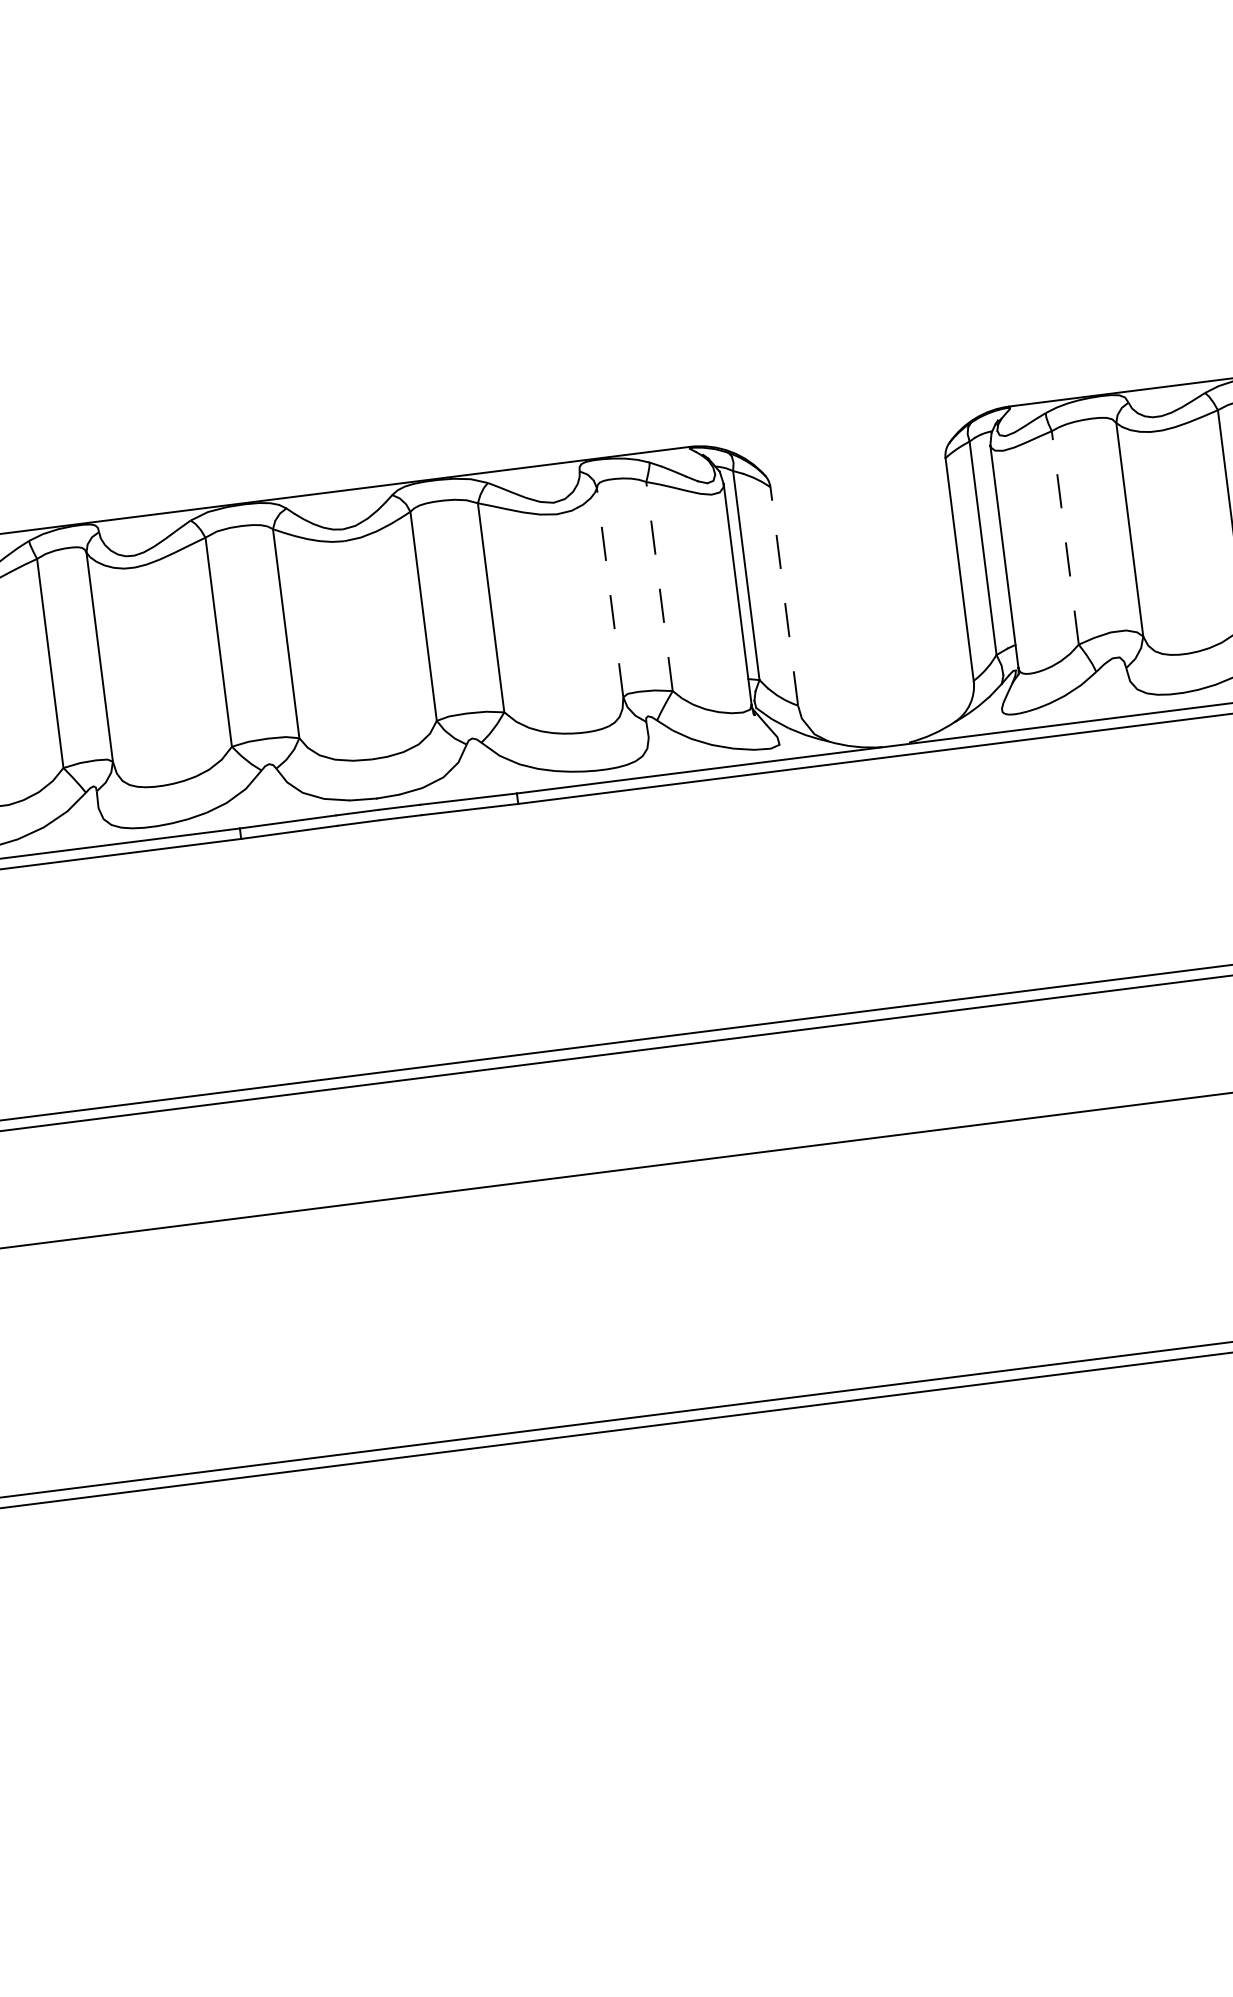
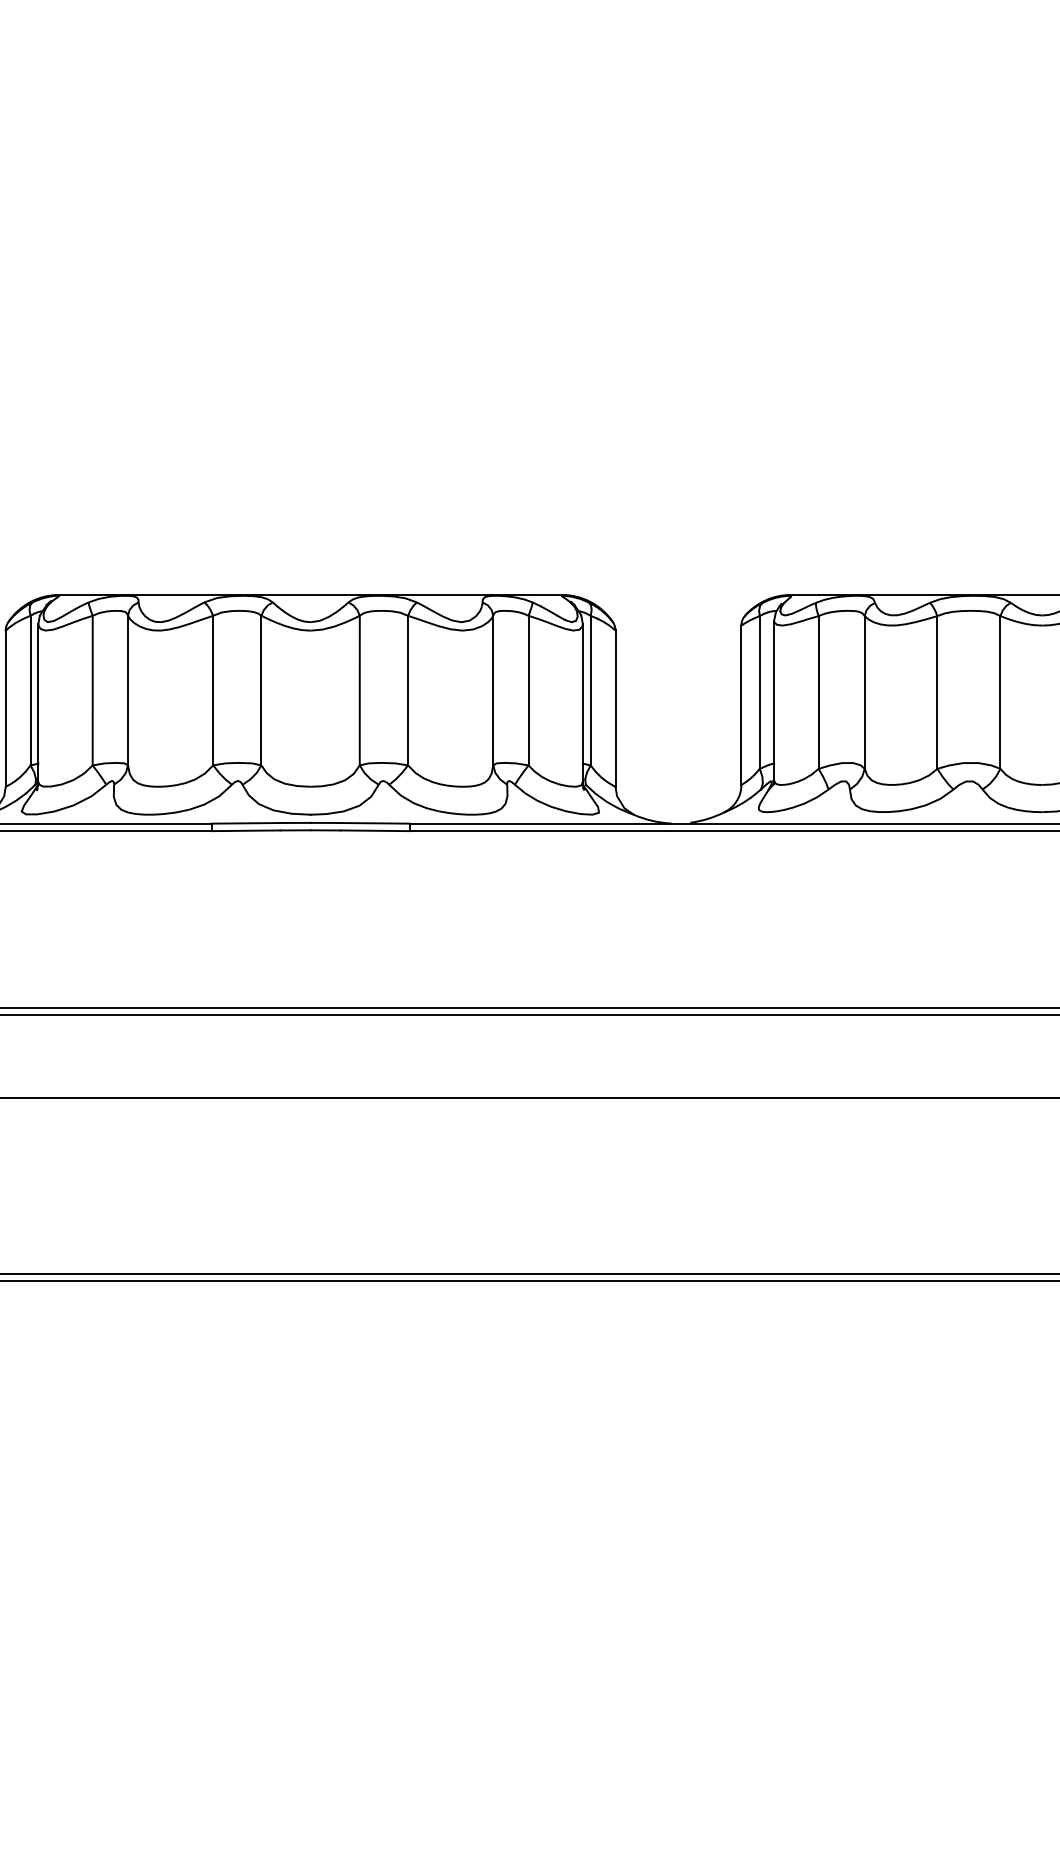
line: (1064, 536) -> (818, 691), dashed -> solid
line: (659, 586) -> (528, 690), dashed -> solid
line: (610, 592) -> (493, 690), dashed -> solid
line: (784, 596) -> (615, 708), dashed -> solid

